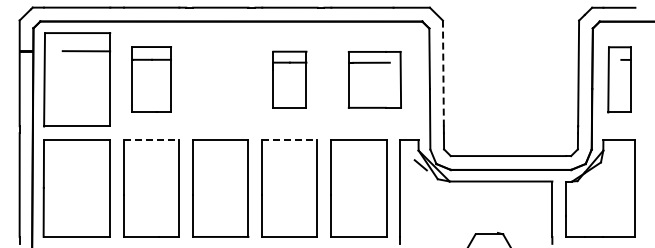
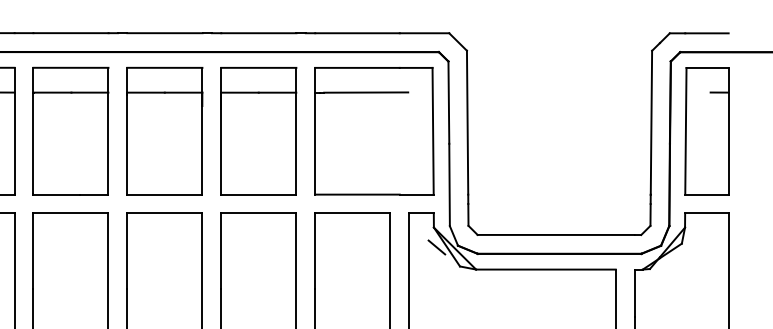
line: (443, 73) -> (467, 122), dashed -> solid
part: (151, 79) -> (70, 130), size x1.43
part: (220, 79) -> (164, 130), added
part: (289, 79) -> (258, 130), size x1.67
part: (374, 79) -> (373, 130), size x1.67
part: (619, 79) -> (707, 130), size x1.43
line: (151, 140) -> (70, 213), dashed -> solid
line: (289, 140) -> (258, 213), dashed -> solid

